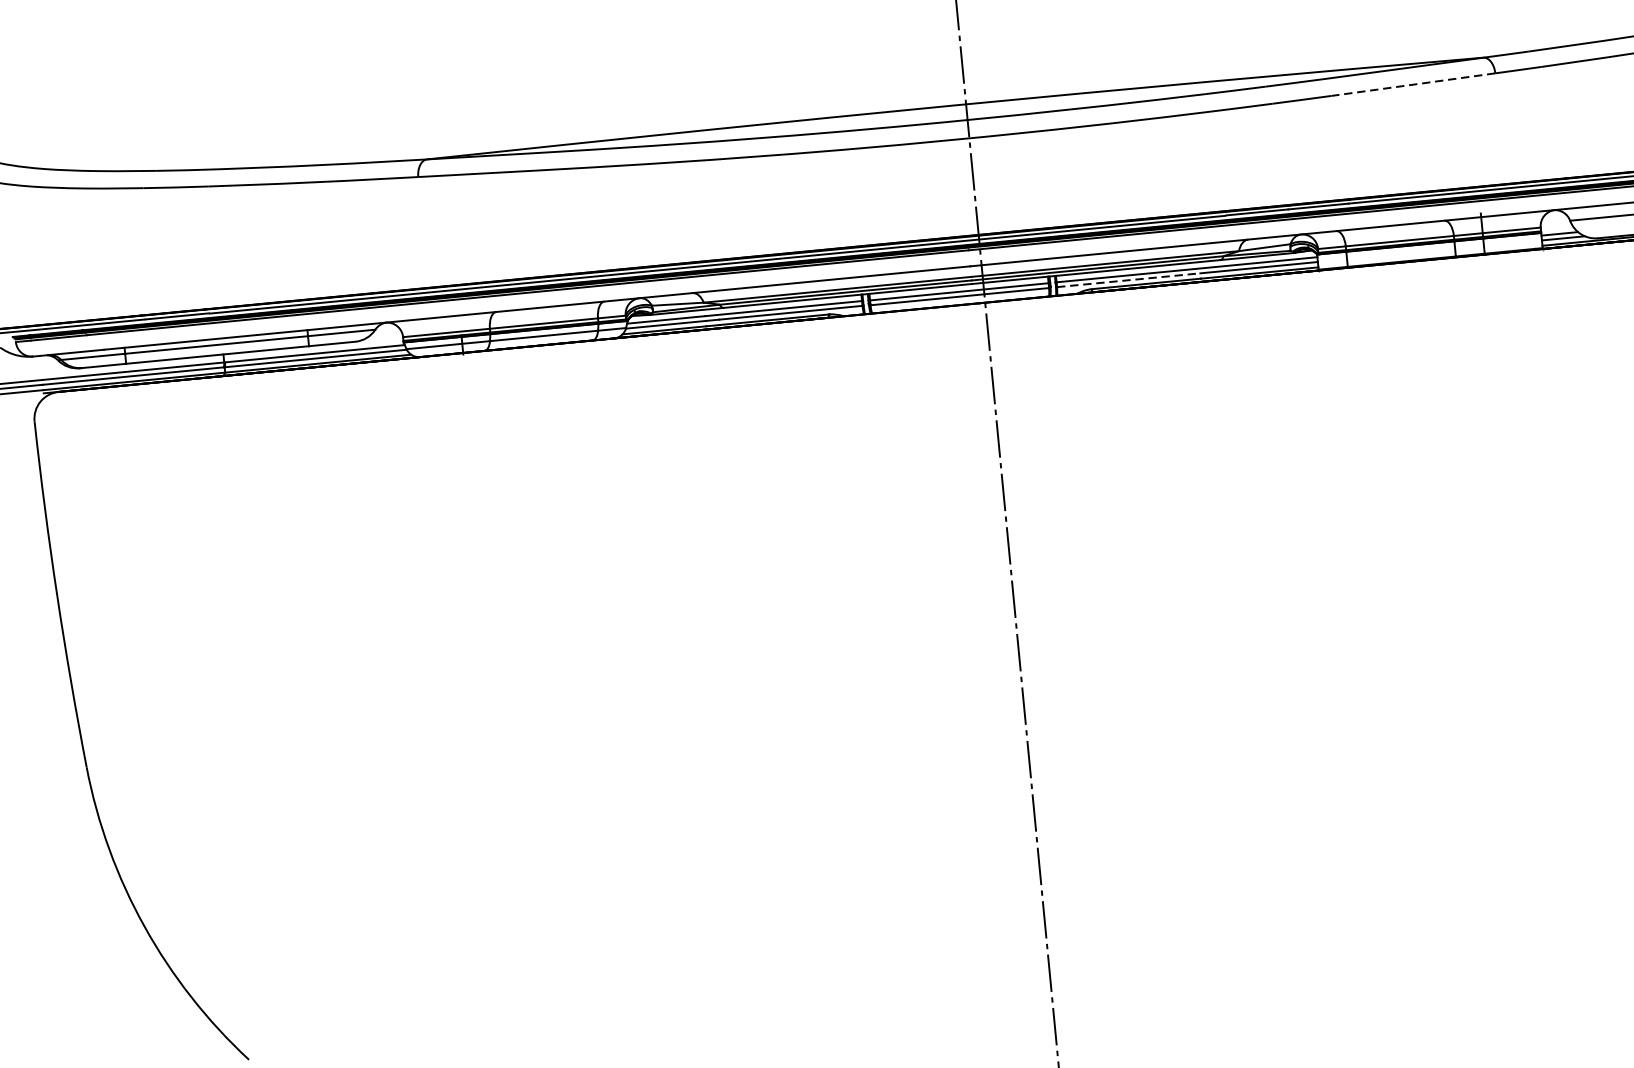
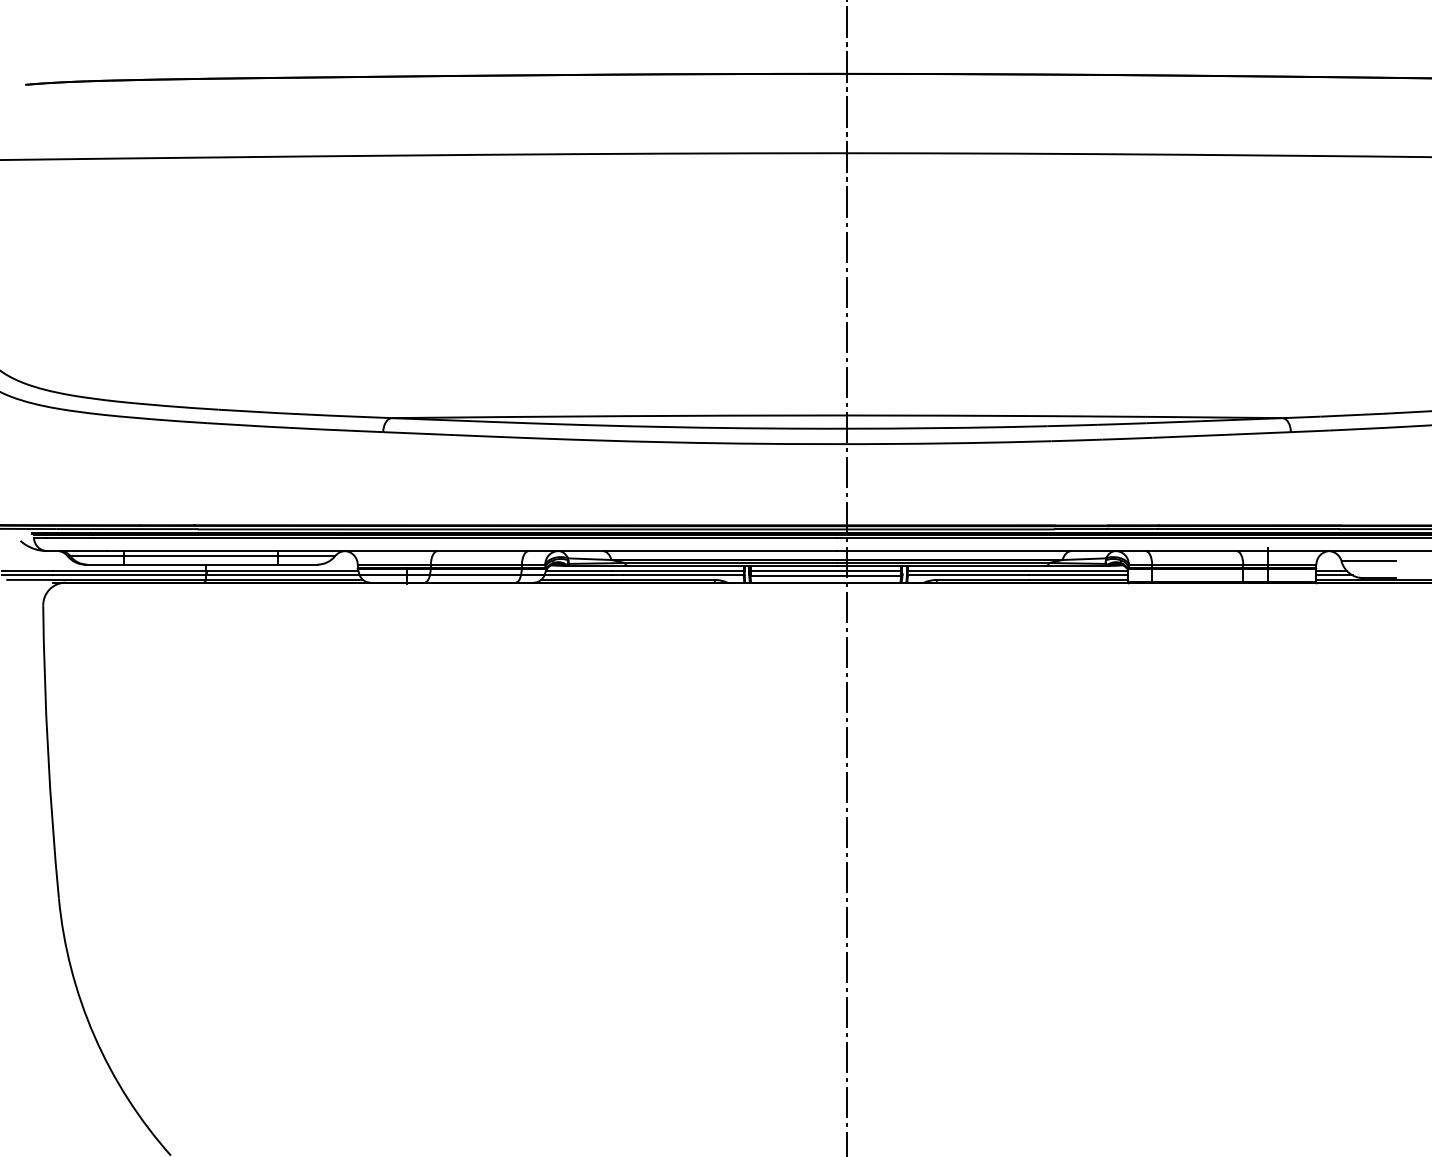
line: (1413, 85) -> (1221, 435), dashed -> solid
line: (1129, 280) -> (968, 575), dashed -> solid

